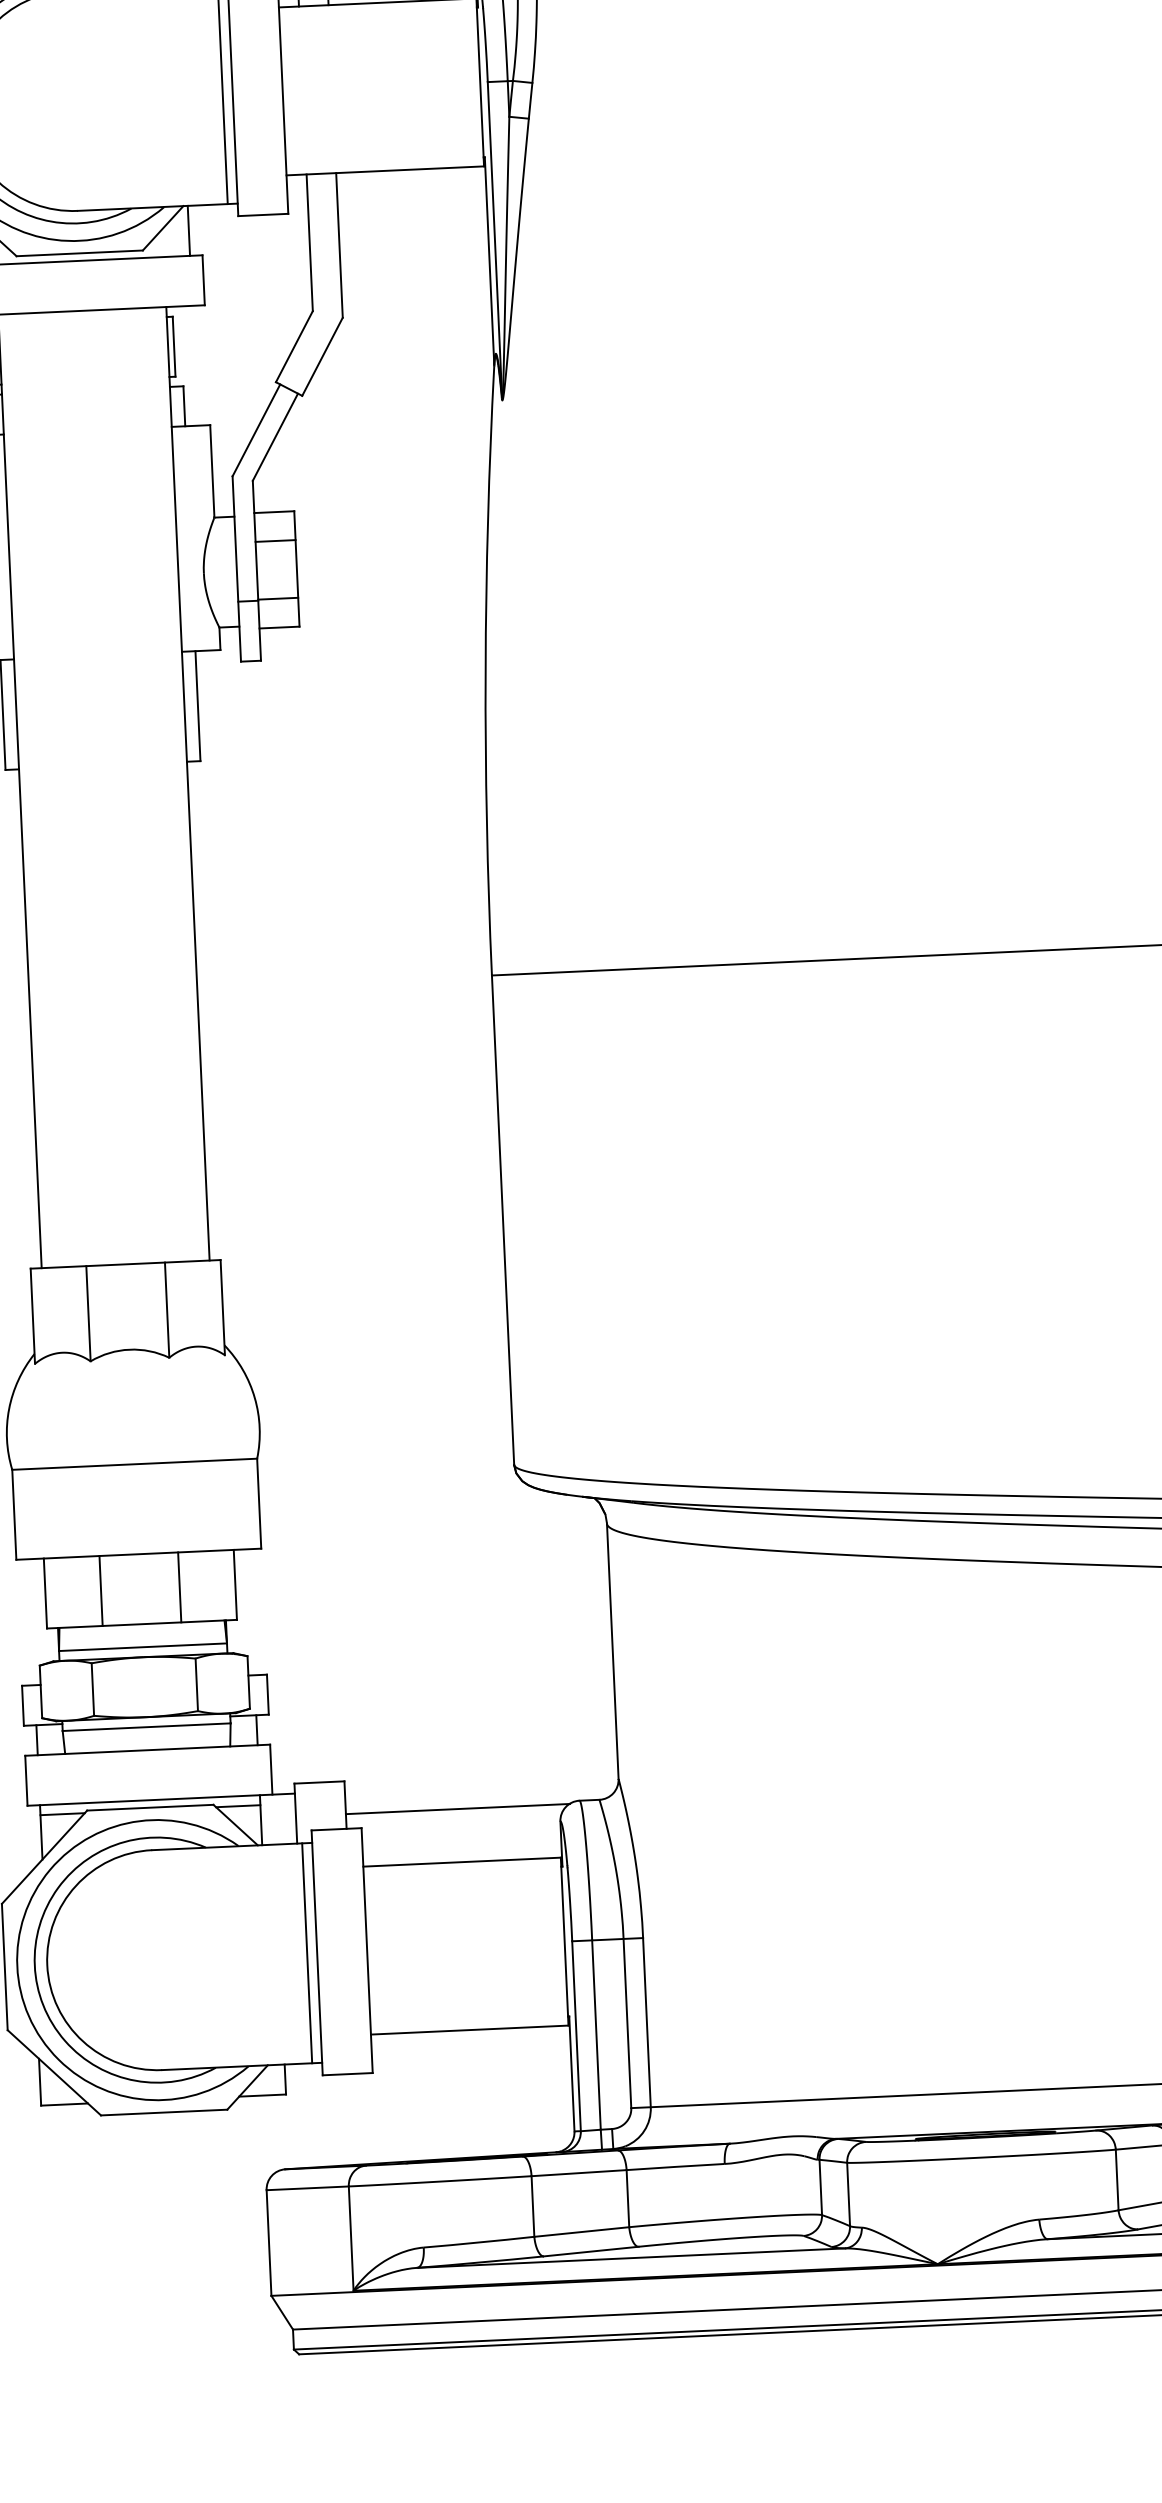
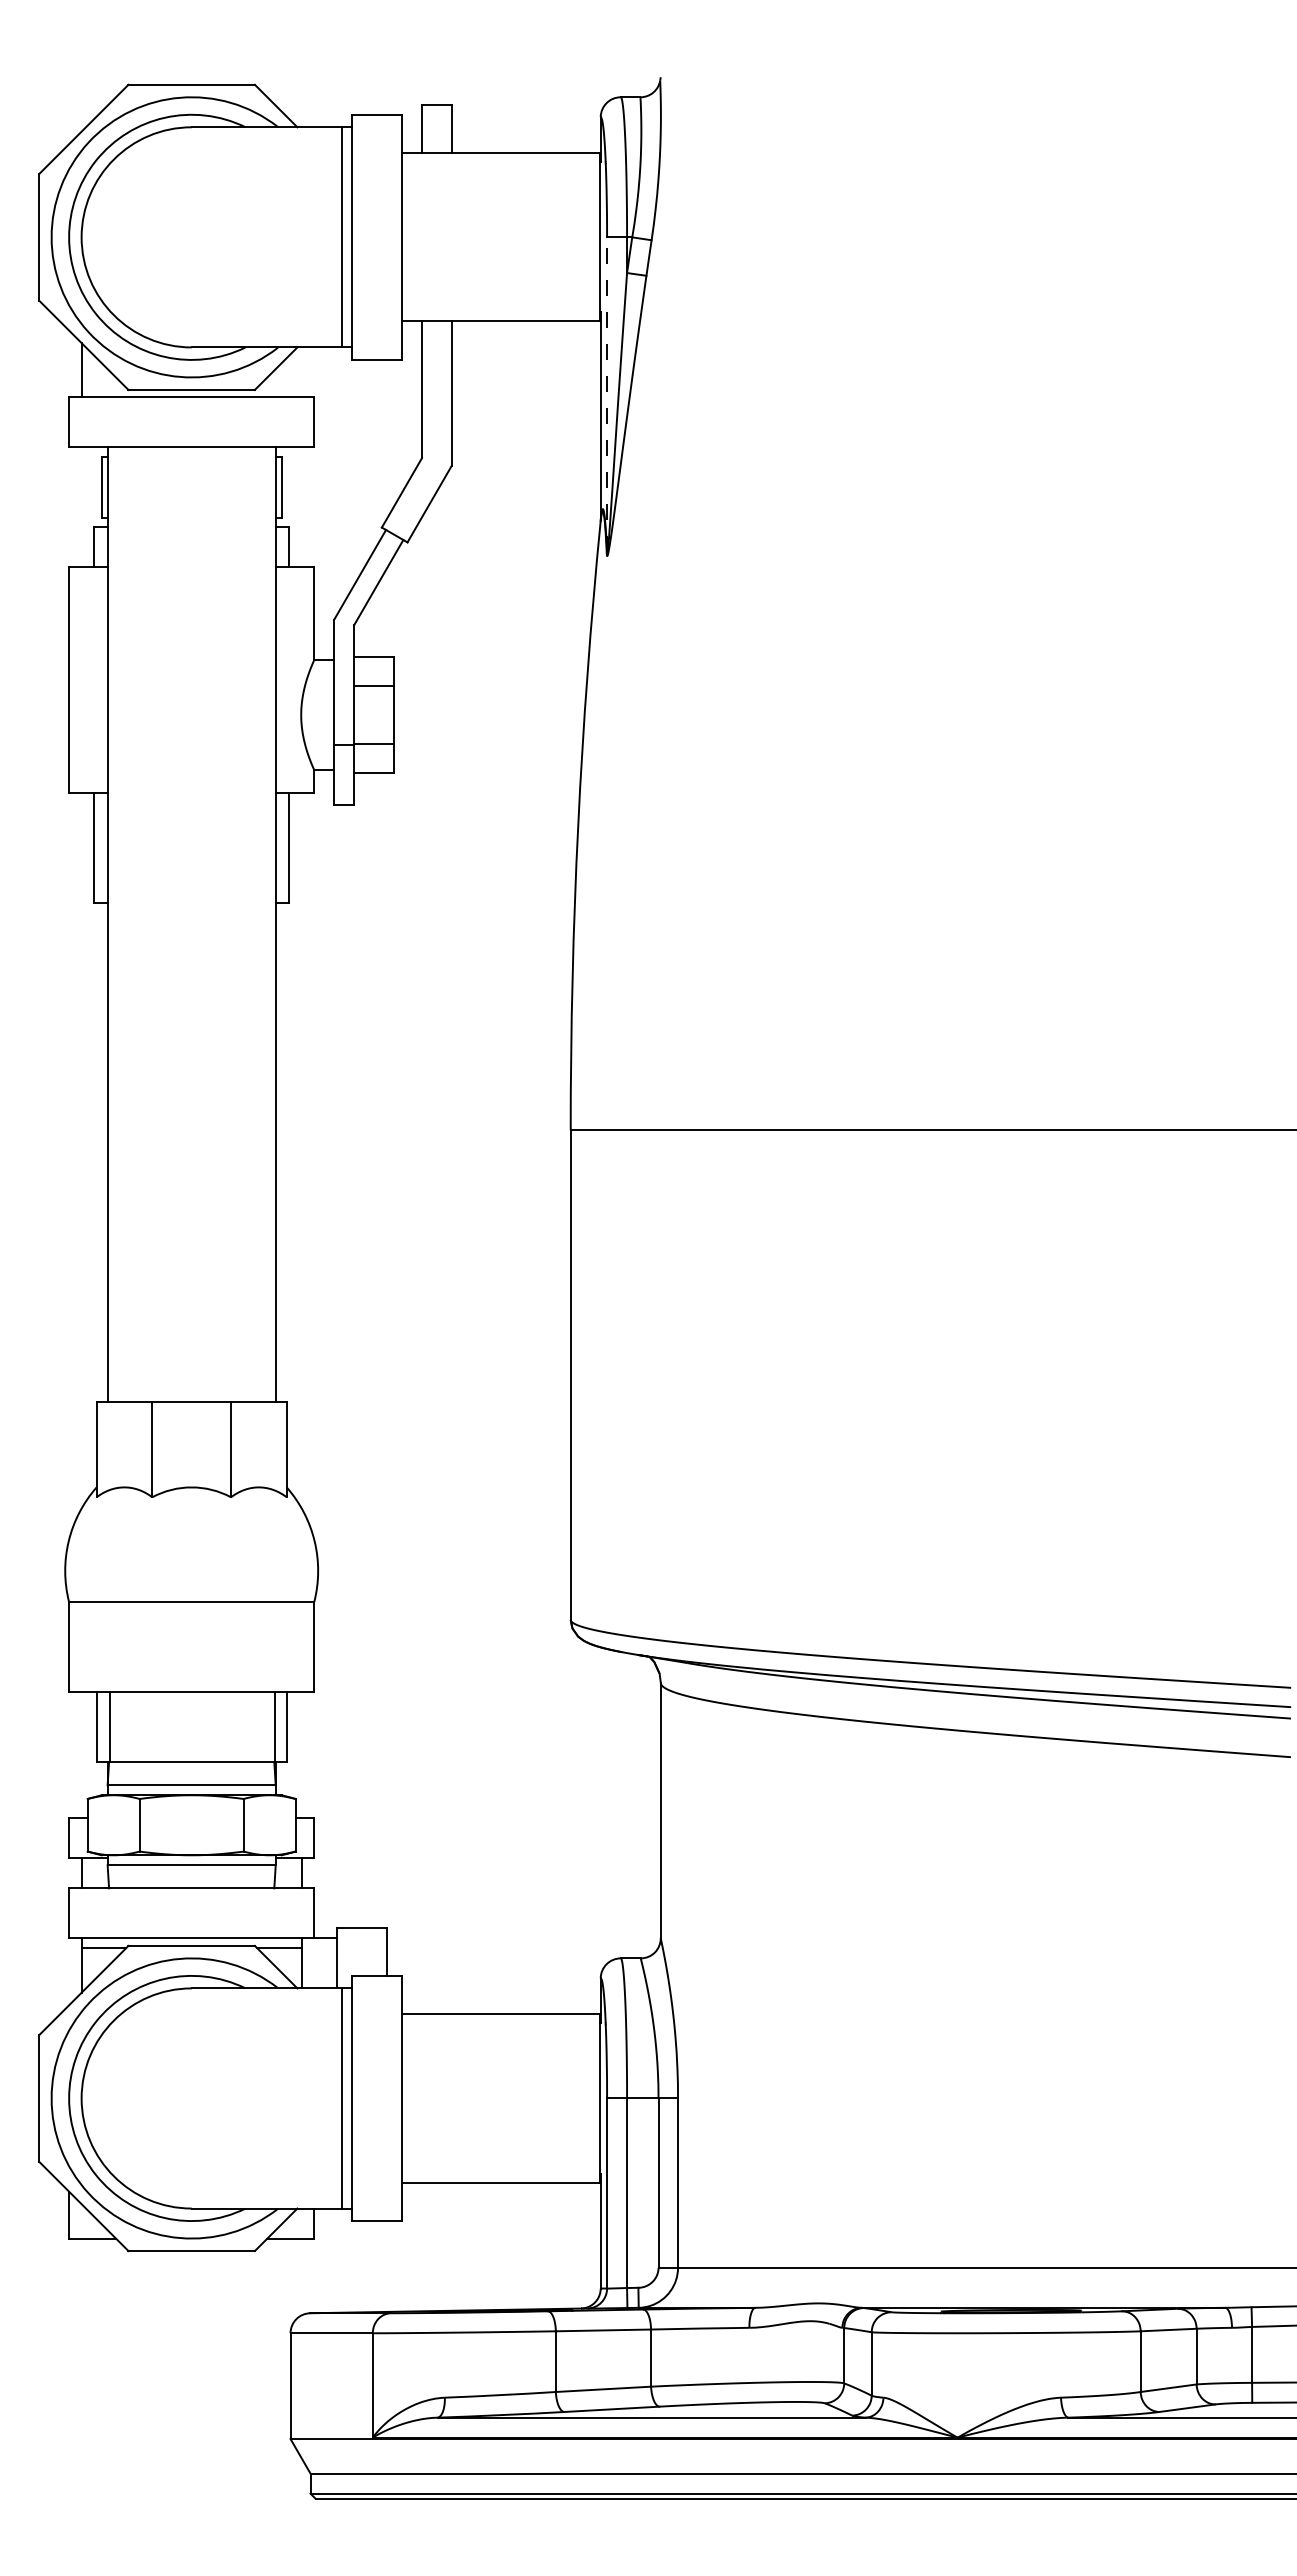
line: (188, 230) -> (301, 372), removed
line: (495, 239) -> (607, 394), solid -> dashed
line: (180, 1587) -> (275, 1727), moved
line: (101, 1591) -> (110, 1727), moved
line: (457, 1809) -> (498, 1961), removed

